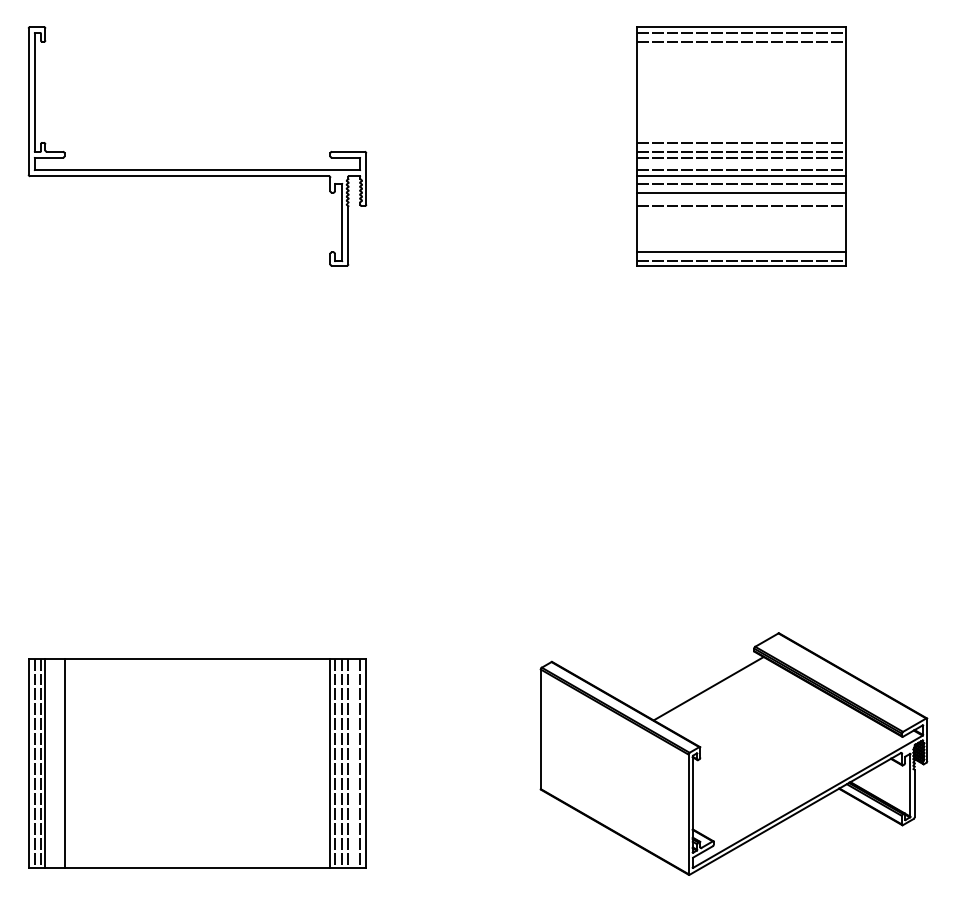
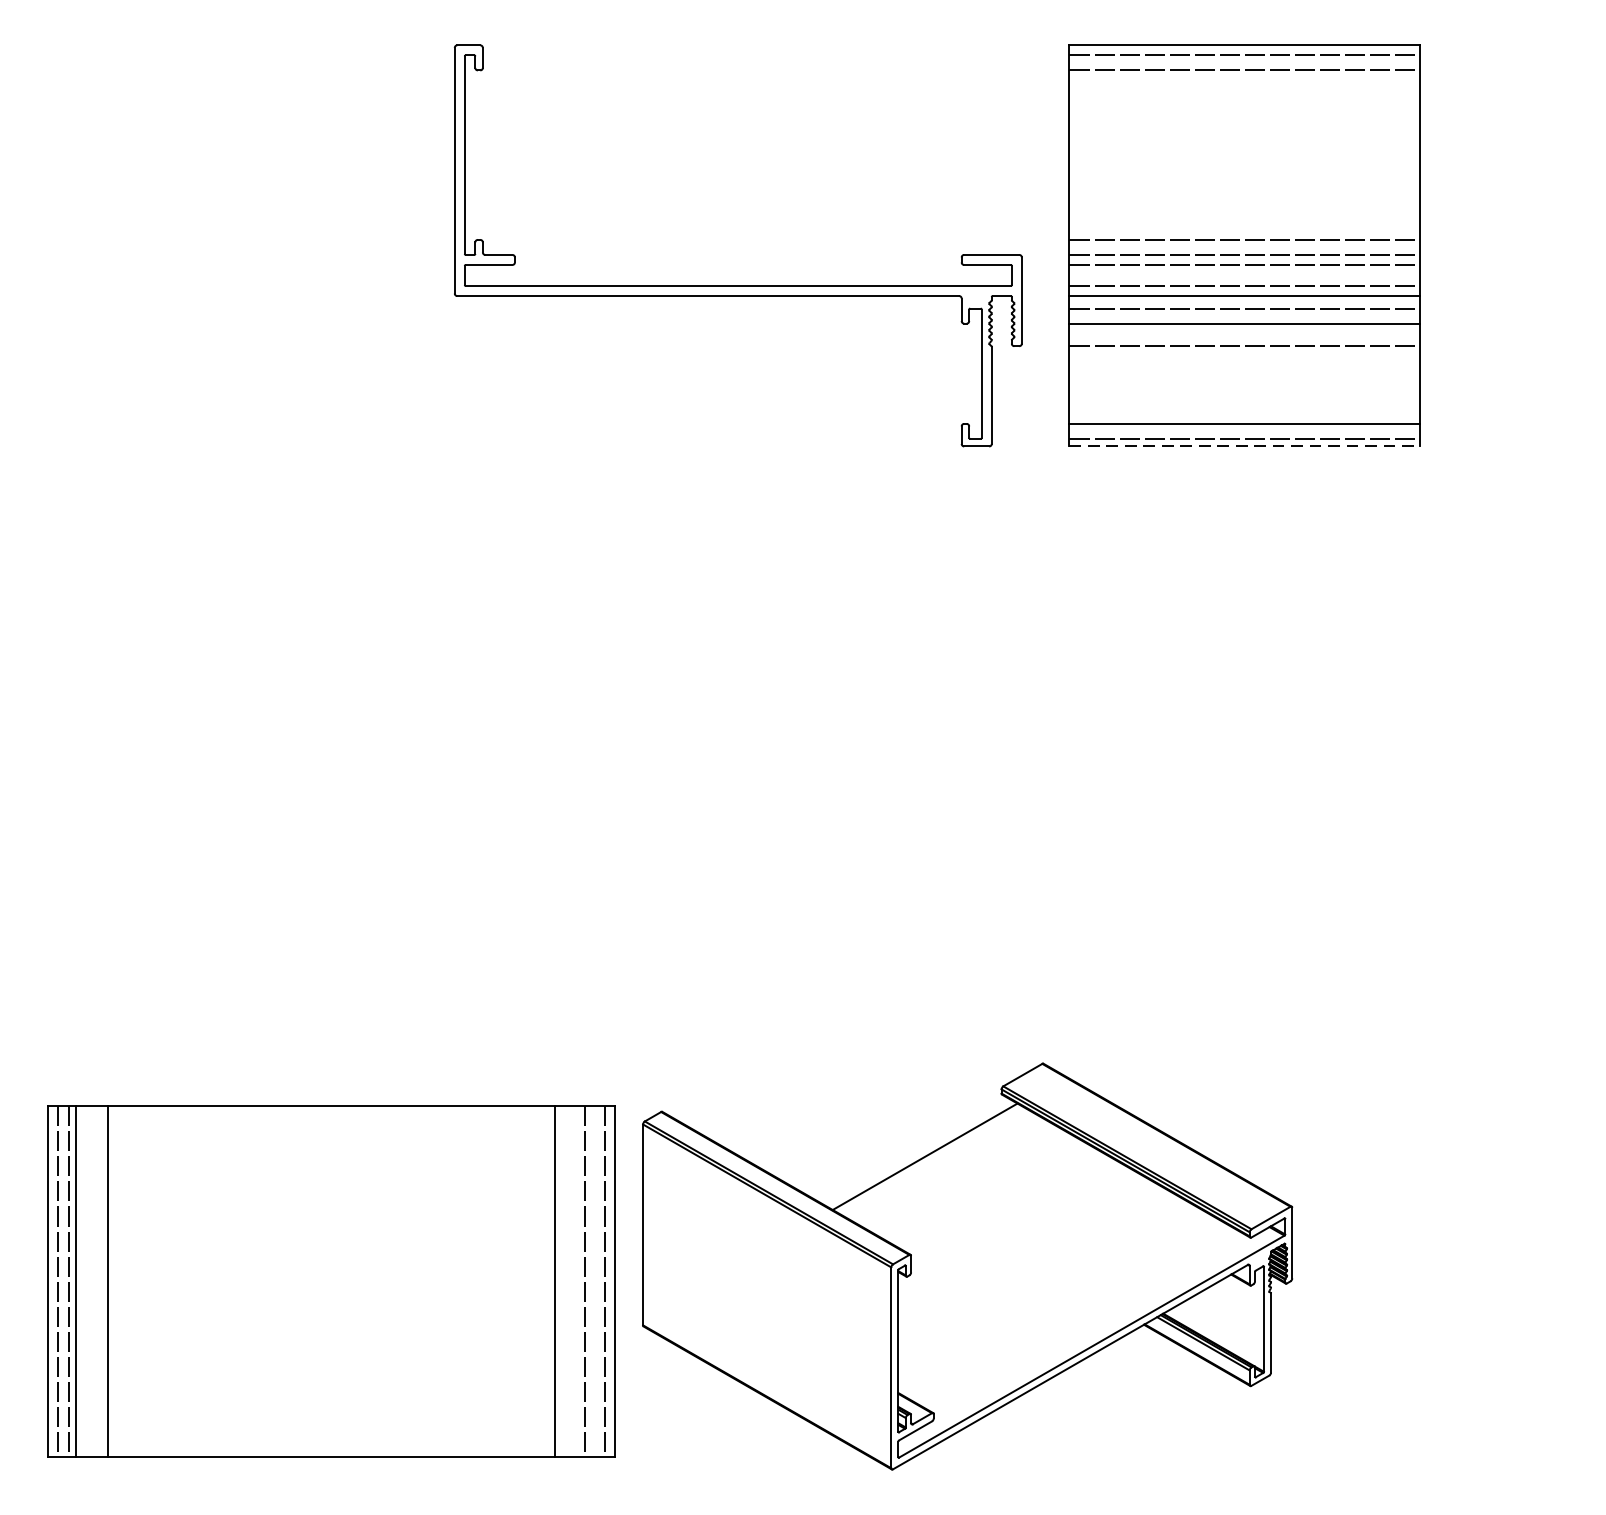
part: (197, 169) -> (738, 284), moved
line: (741, 265) -> (1245, 445), solid -> dashed
part: (733, 753) -> (966, 1265), moved
line: (334, 762) -> (561, 1280), removed
line: (342, 762) -> (575, 1280), removed

